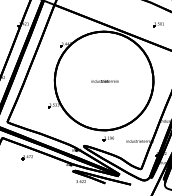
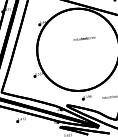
text: (104, 81) -> (84, 38), moved

